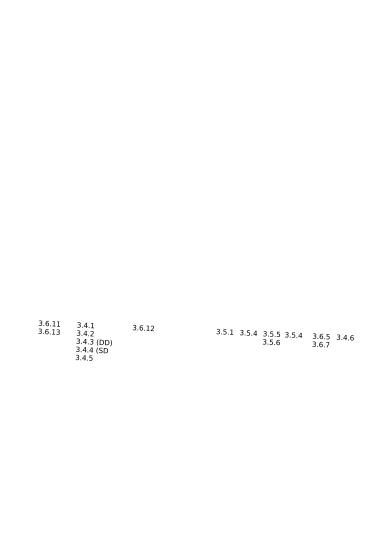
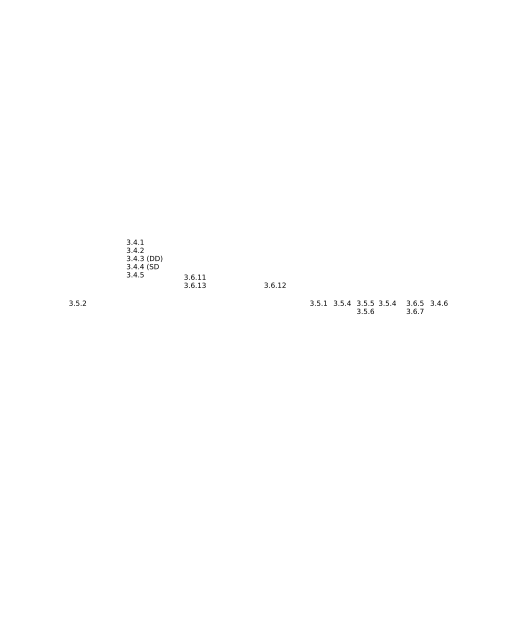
text: (48, 326) -> (194, 280), moved
text: (142, 327) -> (274, 284), moved
text: (94, 341) -> (144, 258), moved

